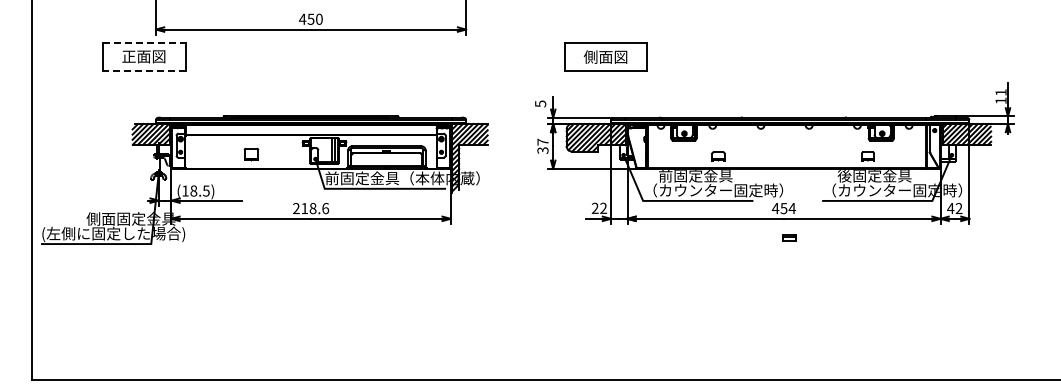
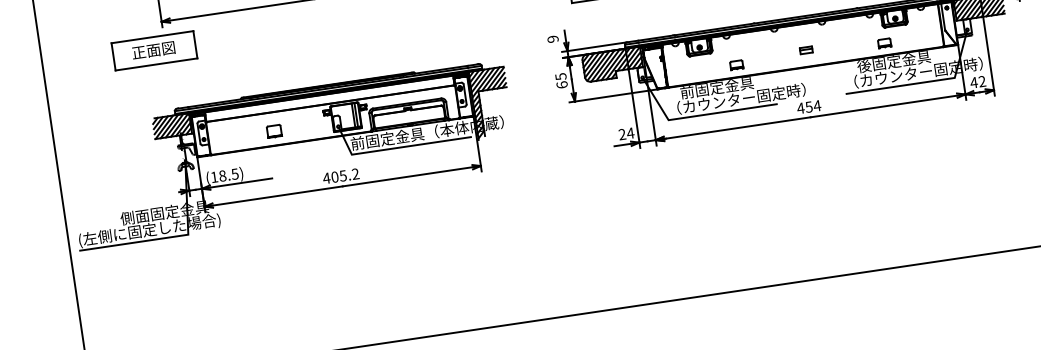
line: (145, 43) -> (153, 37), dashed -> solid
line: (144, 71) -> (156, 64), dashed -> solid
text: (540, 103) -> (552, 38), 5 -> 9
text: (542, 146) -> (561, 81), 37 -> 65
text: (603, 207) -> (630, 132), 22 -> 24
text: (310, 208) -> (340, 176), 218.6 -> 405.2
part: (789, 237) -> (806, 49), moved

